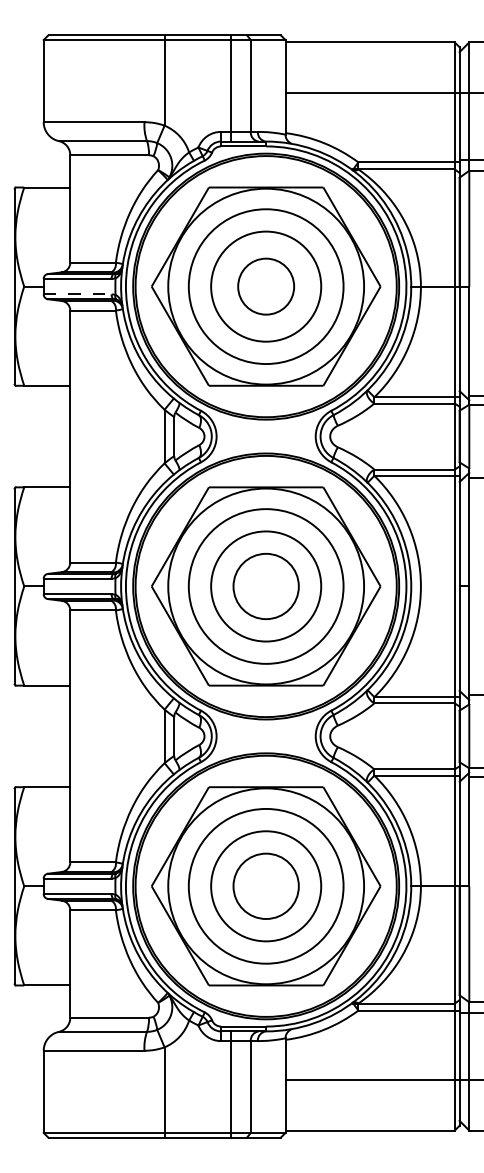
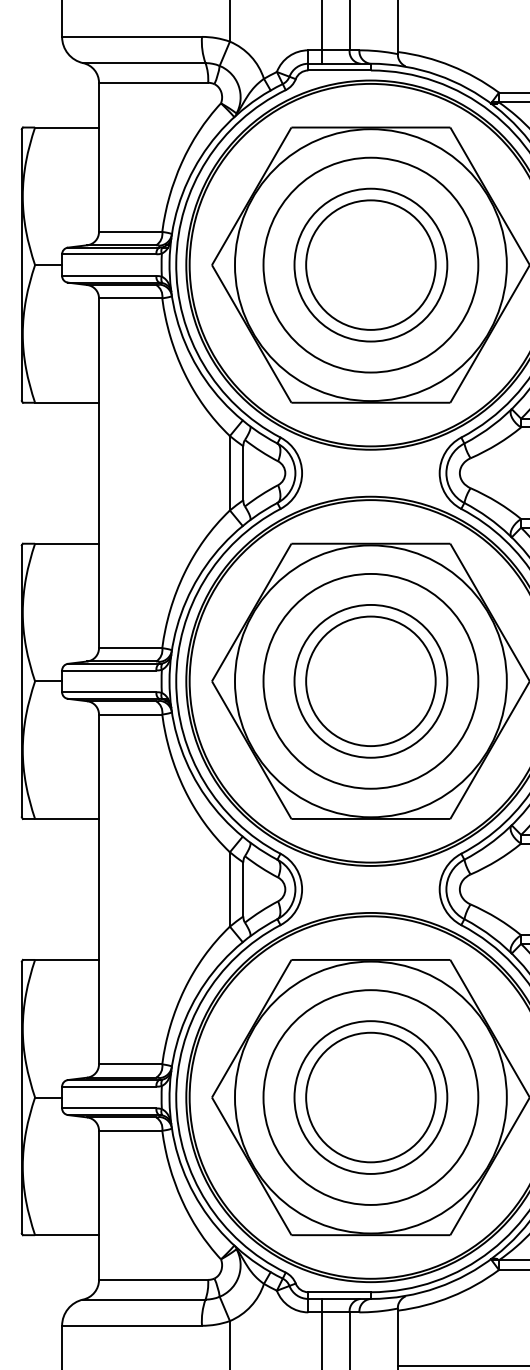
circle: (265, 286) -> (369, 264), size x1.67
line: (77, 294) -> (109, 276), dashed -> solid
circle: (265, 586) -> (369, 681), size x1.43
circle: (265, 885) -> (369, 1096), size x1.43

